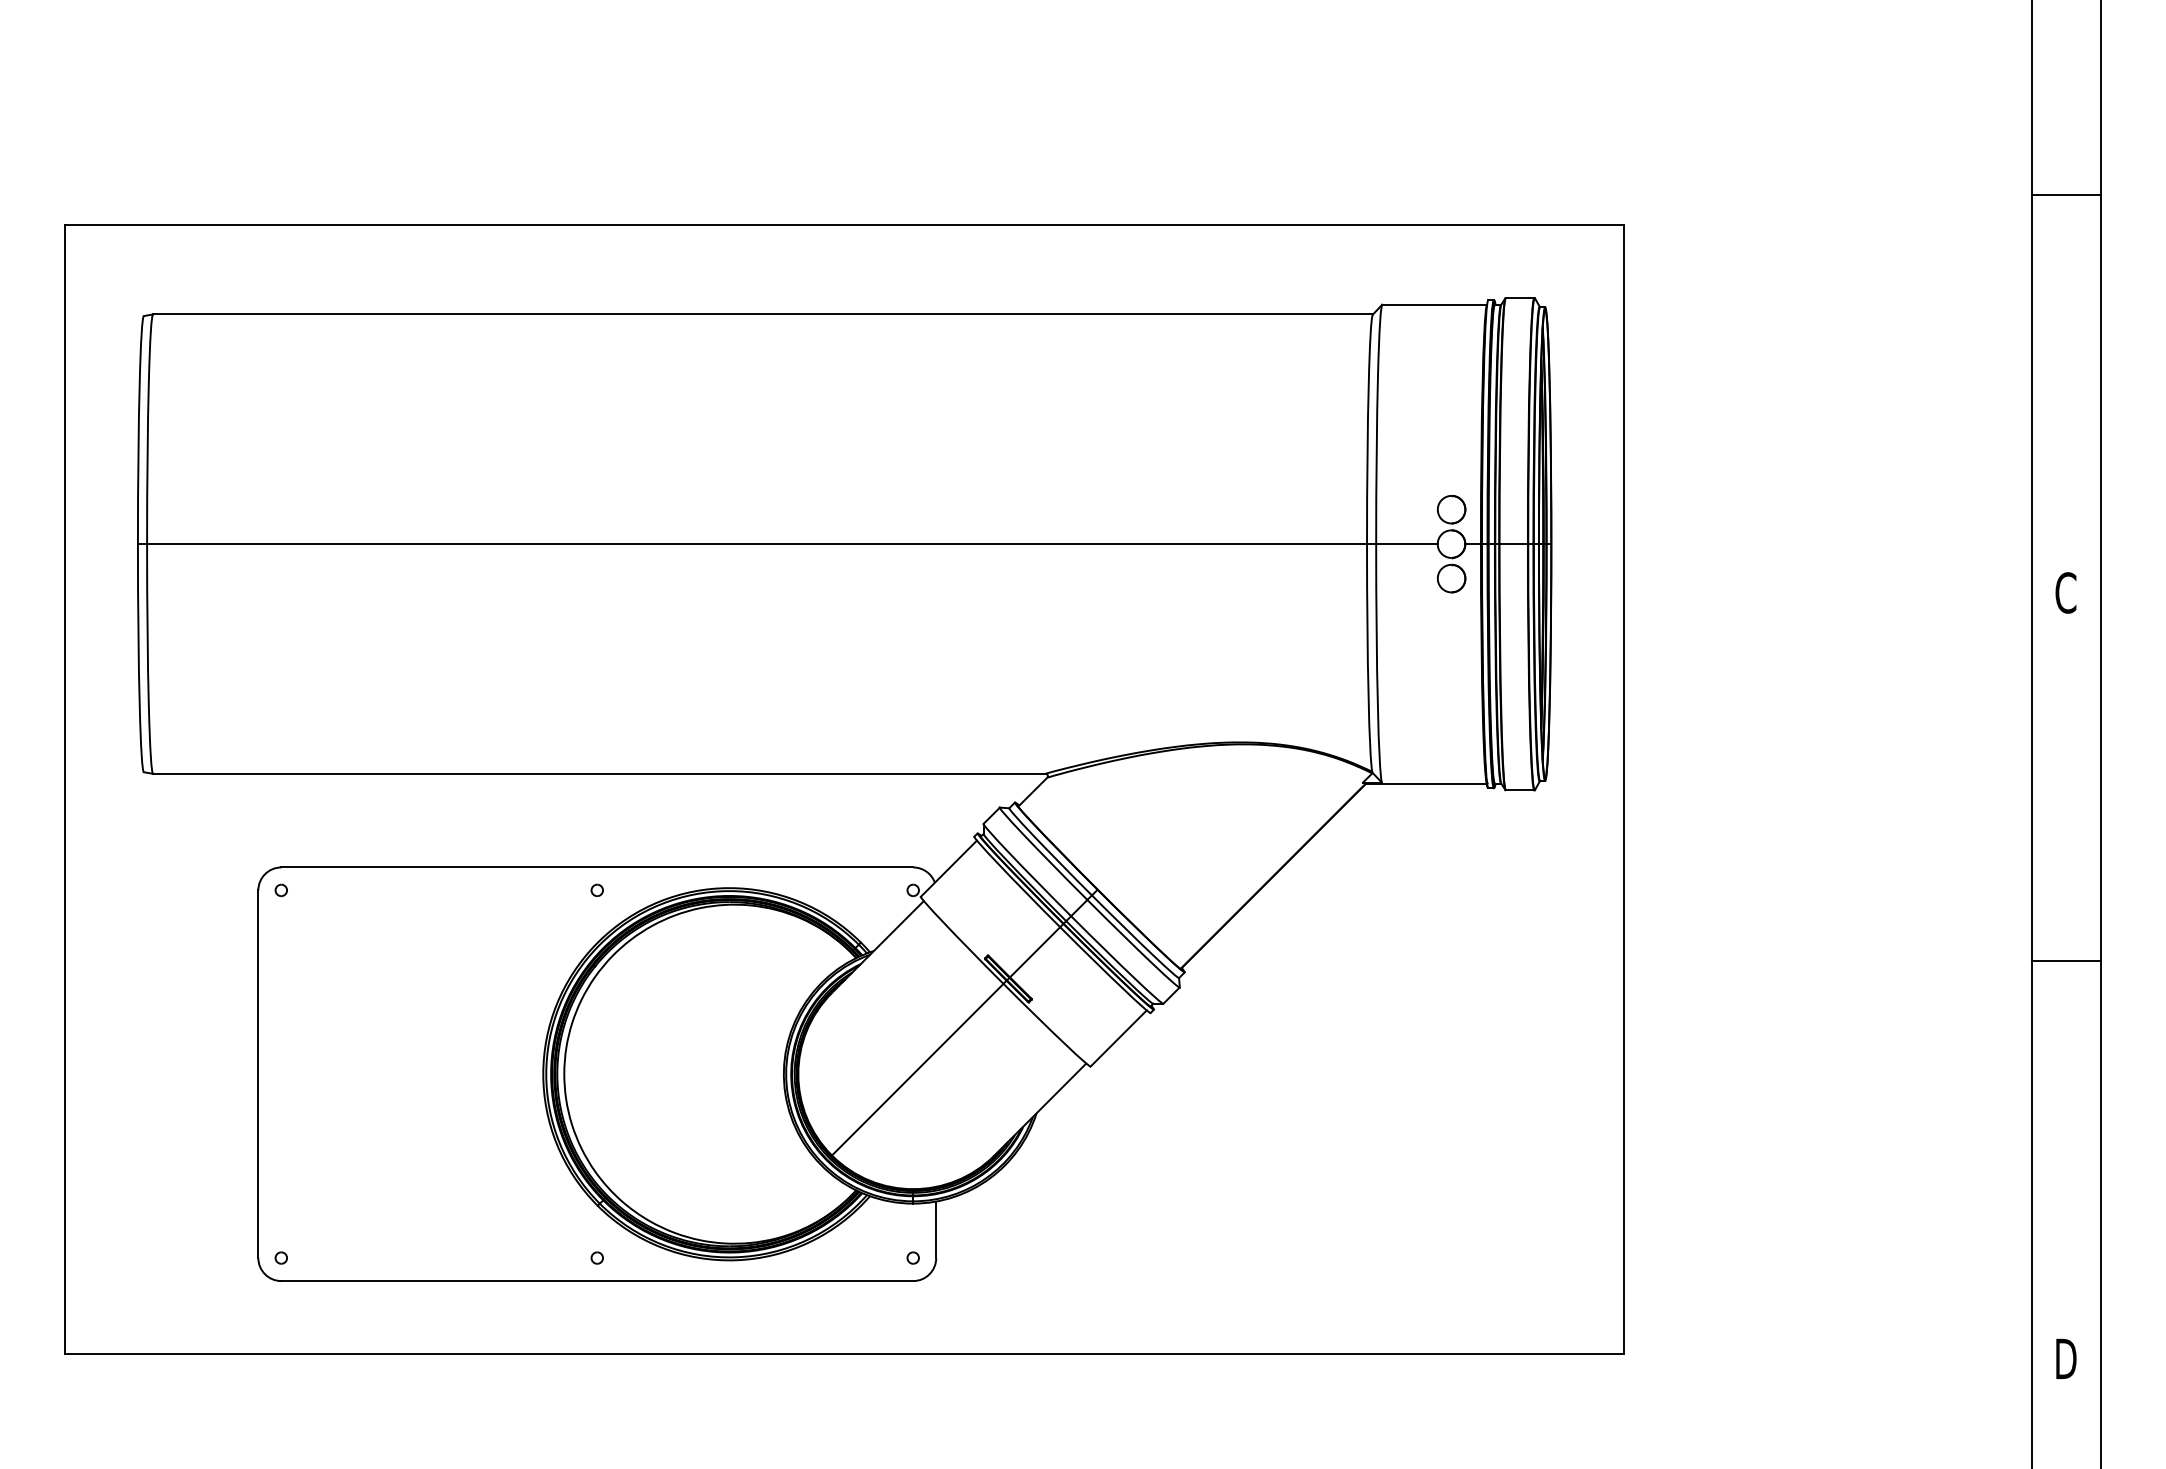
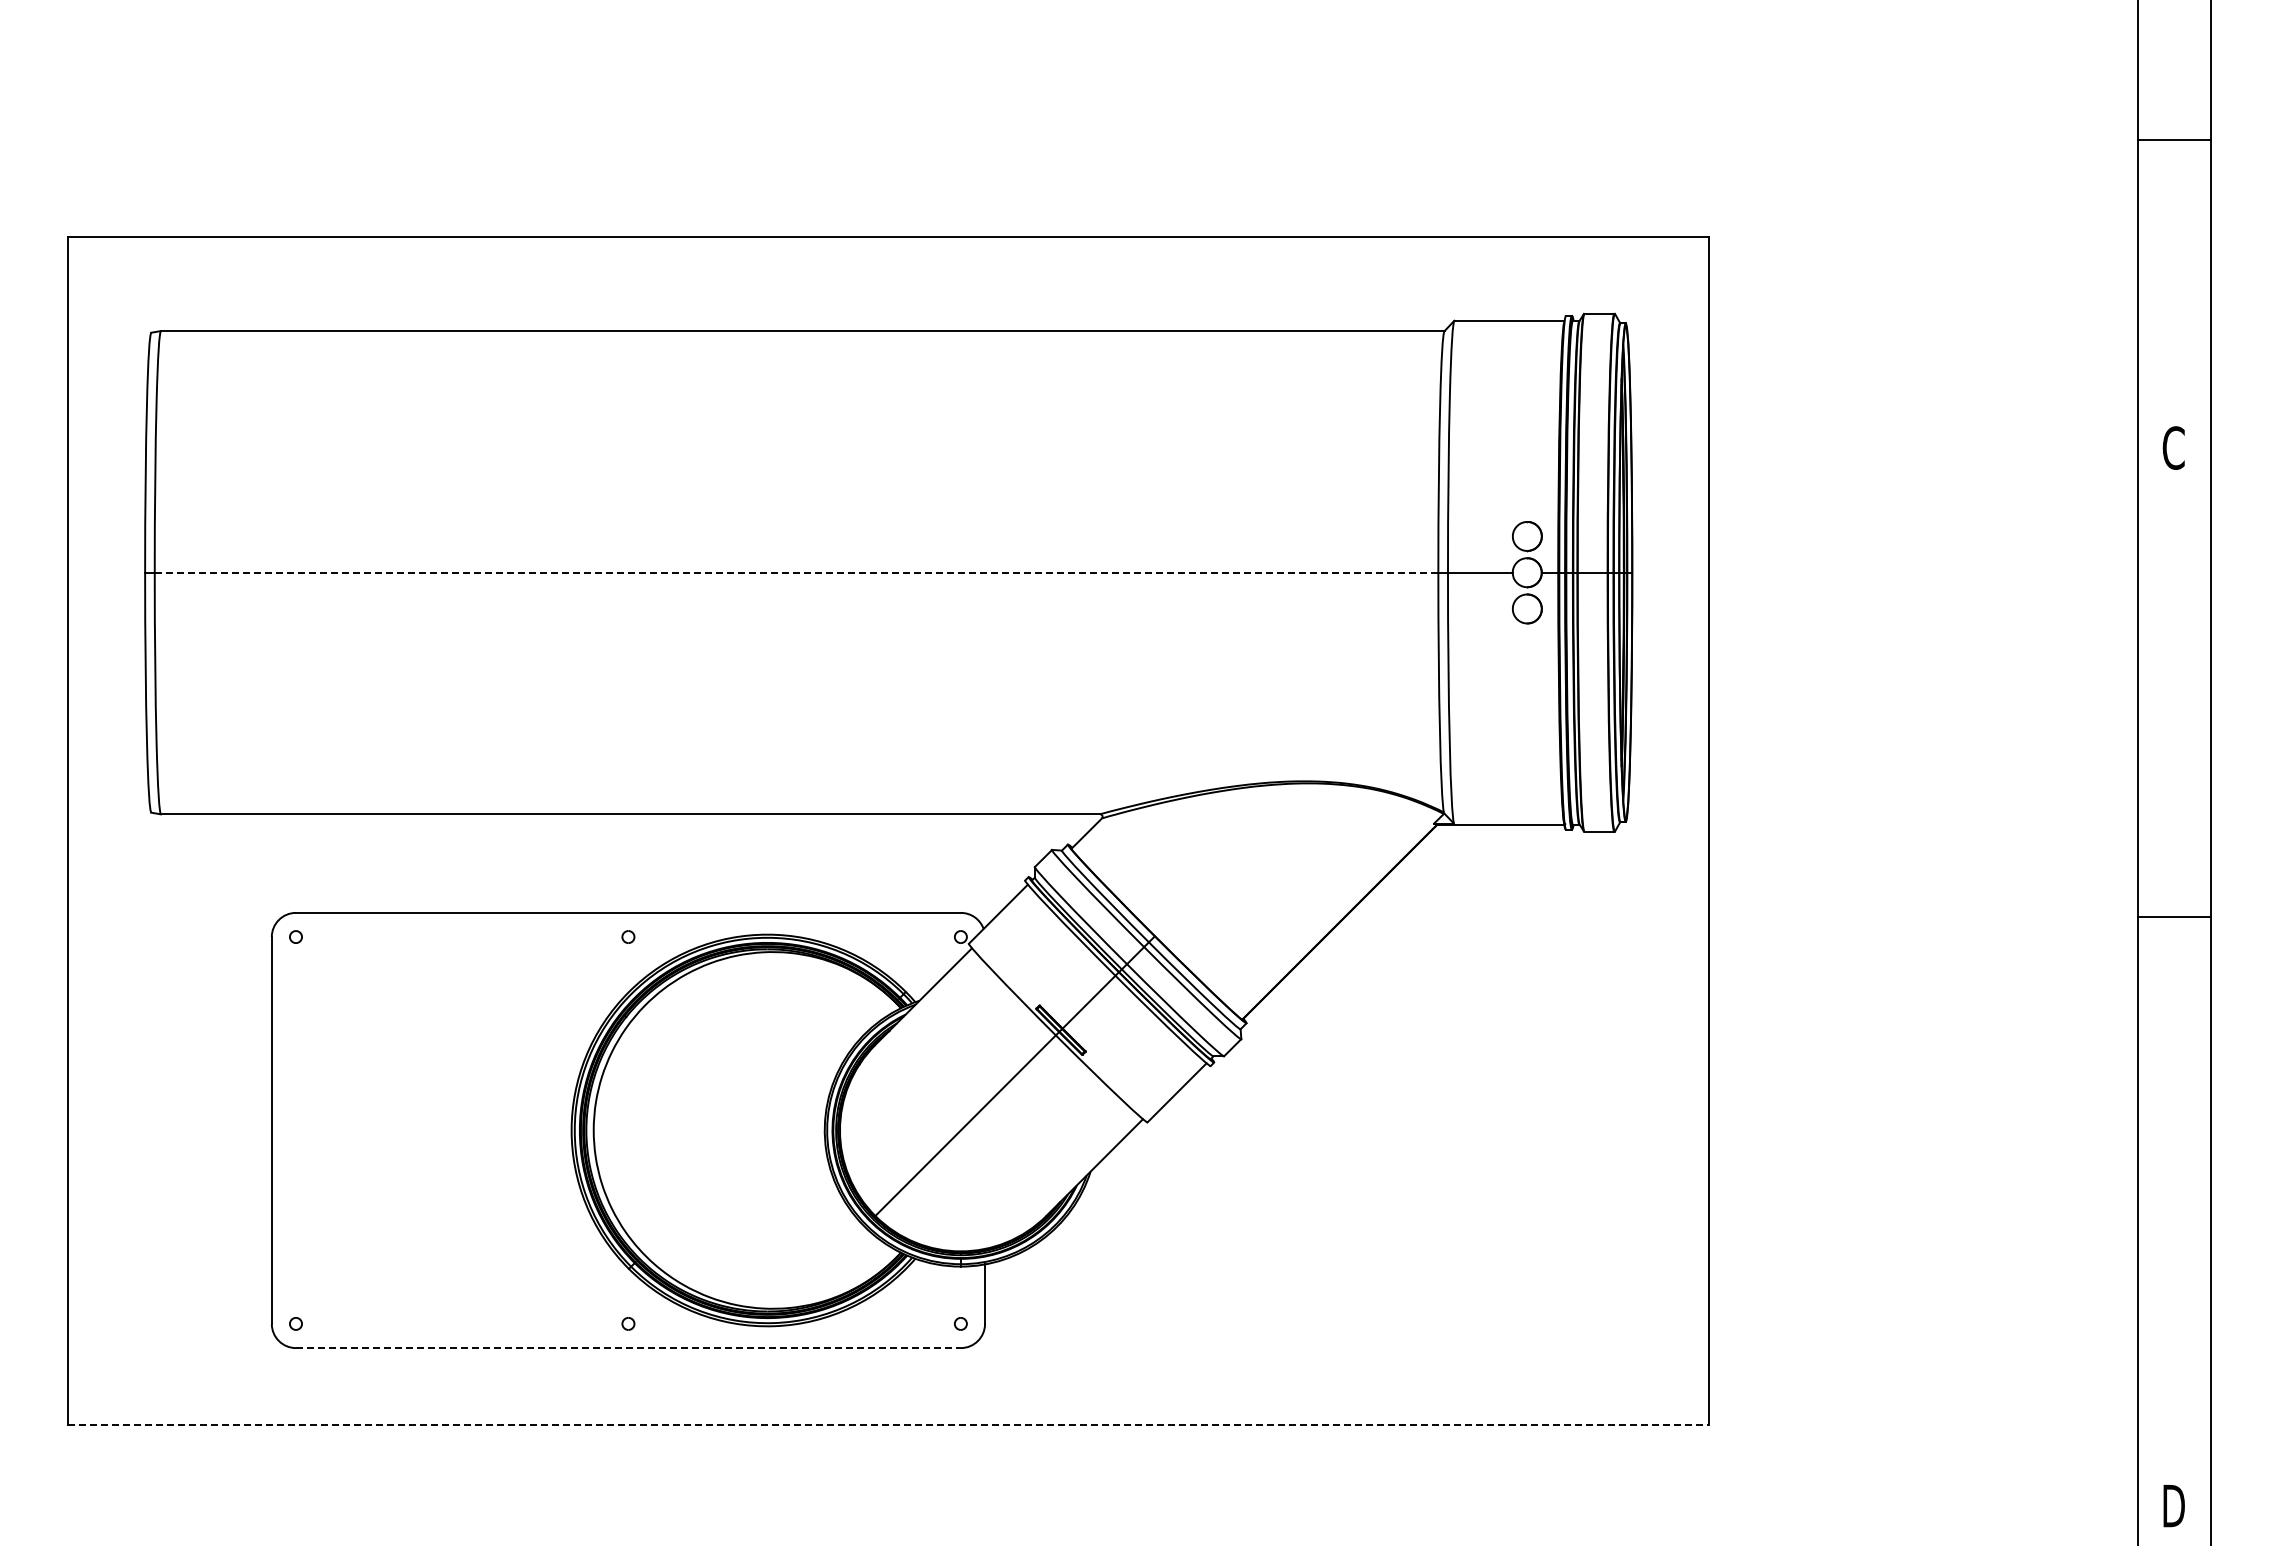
line: (2066, 195) -> (2174, 140), moved
line: (757, 543) -> (796, 572), solid -> dashed
text: (2065, 592) -> (2173, 447), moved
line: (2066, 961) -> (2174, 917), moved
line: (597, 1281) -> (628, 1348), solid -> dashed
line: (845, 1353) -> (889, 1424), solid -> dashed
text: (2065, 1359) -> (2173, 1506), moved

